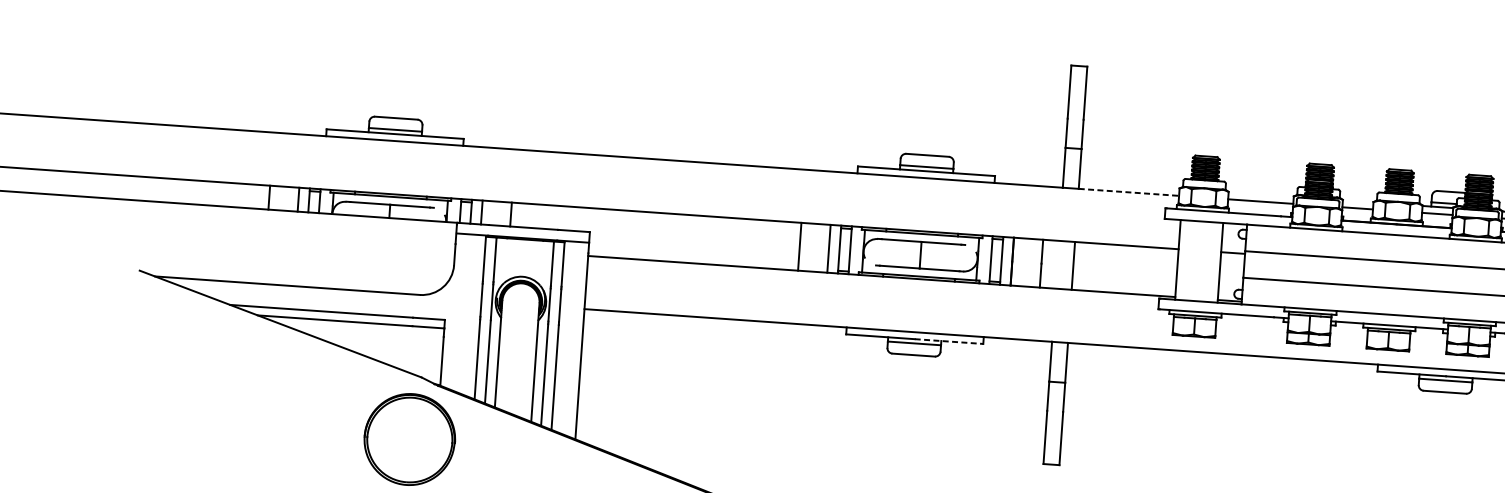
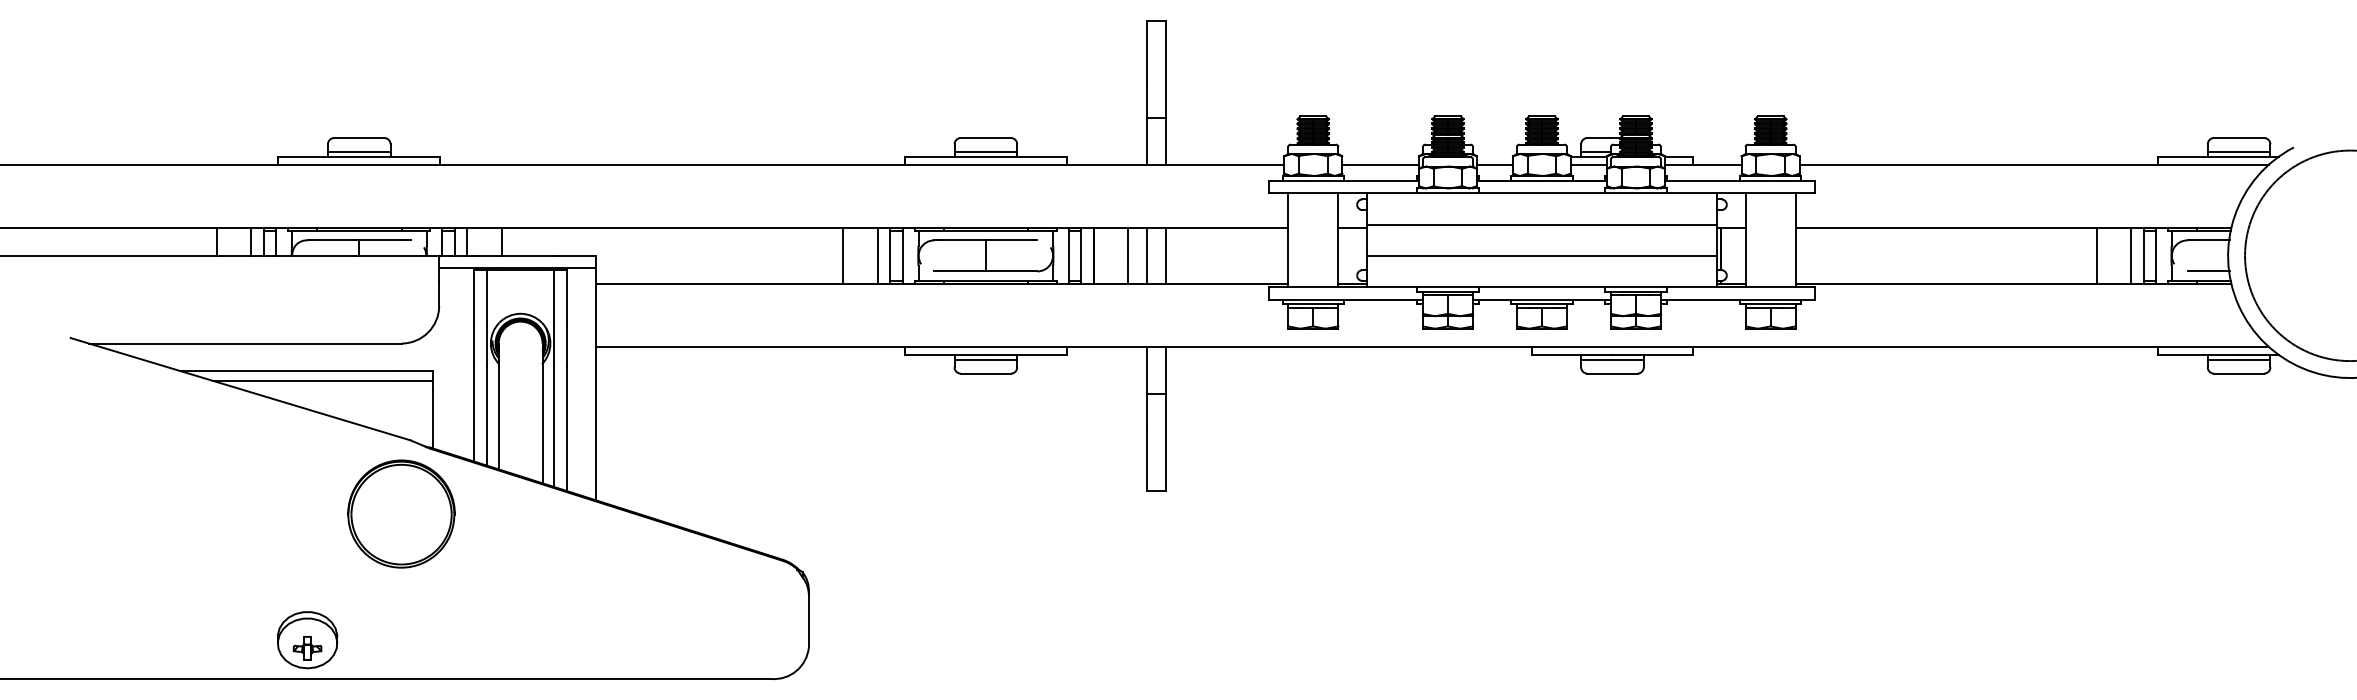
line: (1129, 191) -> (1225, 164), dashed -> solid
line: (1057, 264) -> (1147, 255), added
line: (949, 341) -> (1026, 354), dashed -> solid

